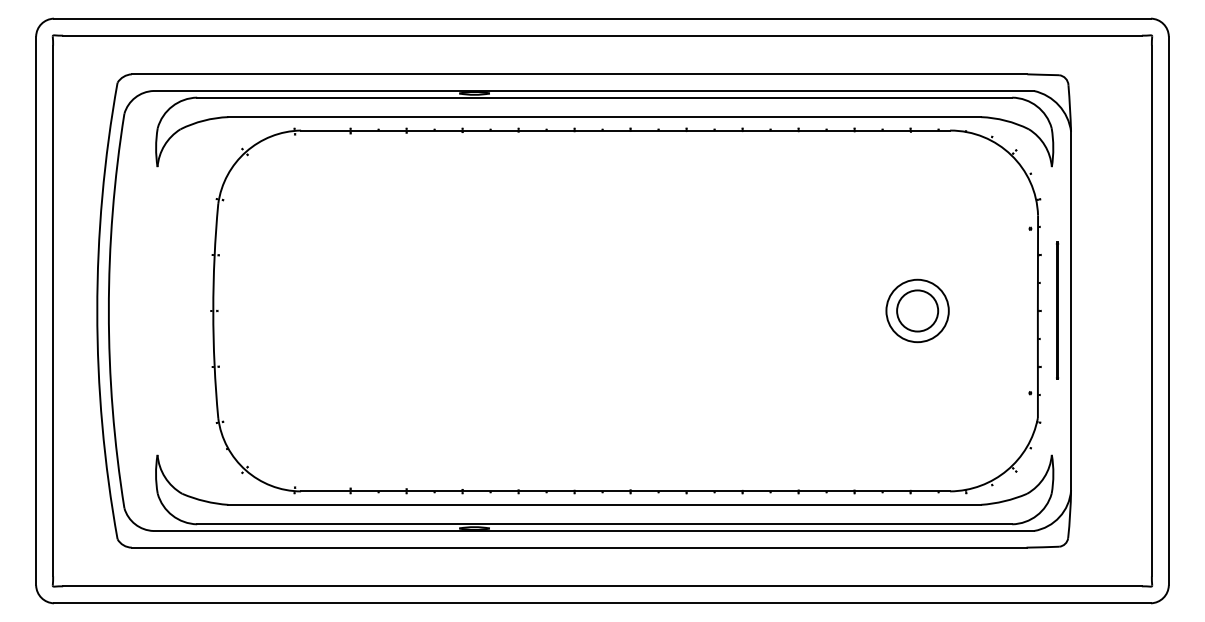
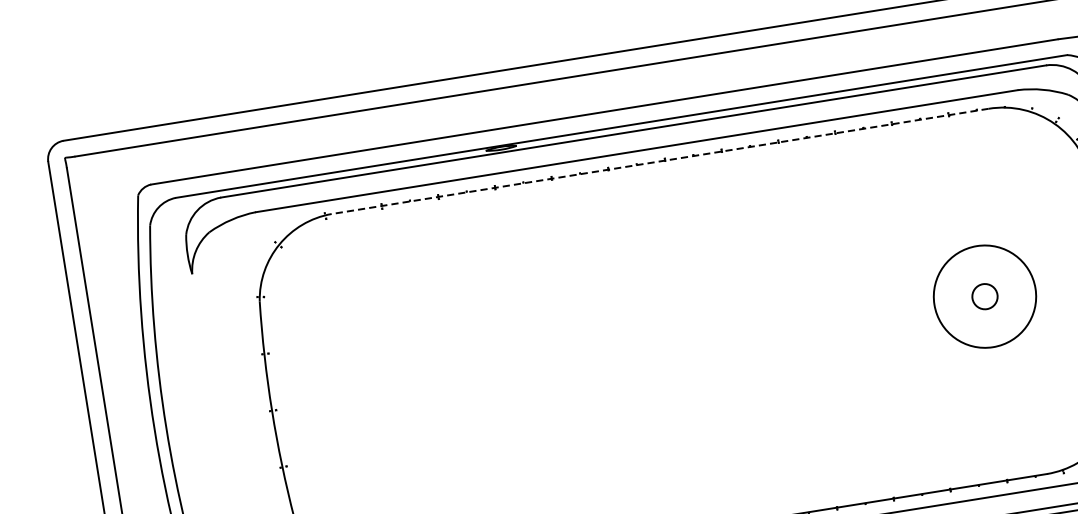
line: (625, 130) -> (660, 161), solid -> dashed
circle: (917, 310) -> (984, 296), size x0.6
circle: (917, 310) -> (984, 296), size x1.6

